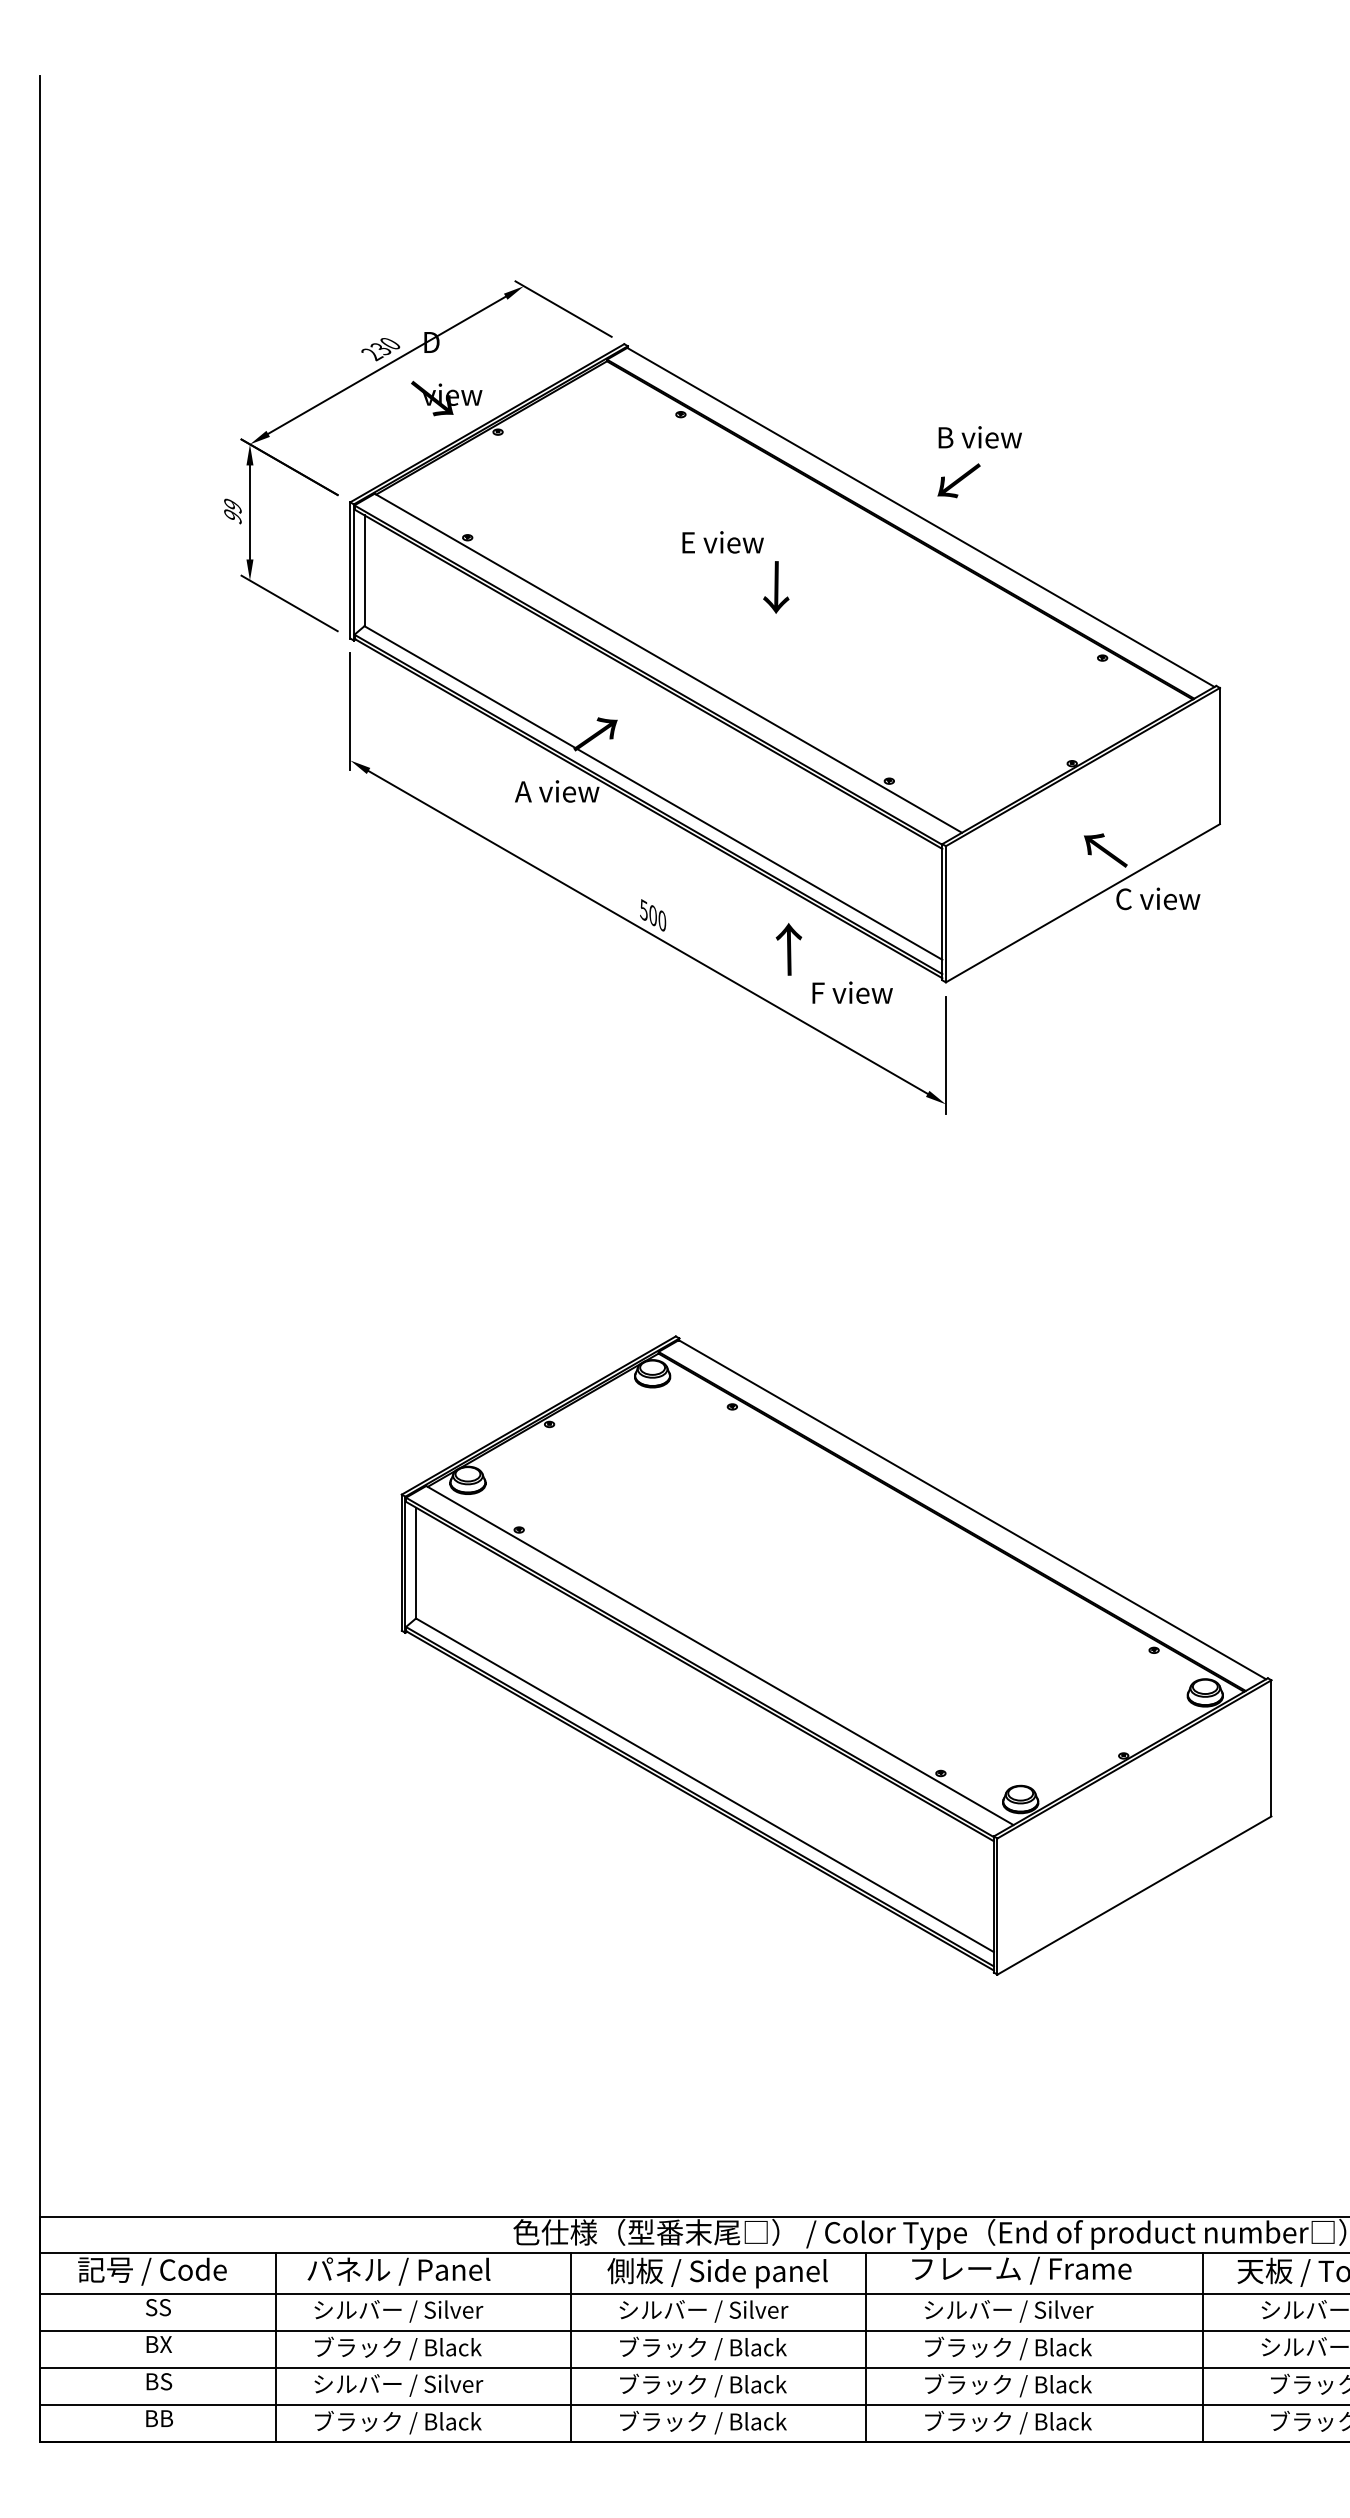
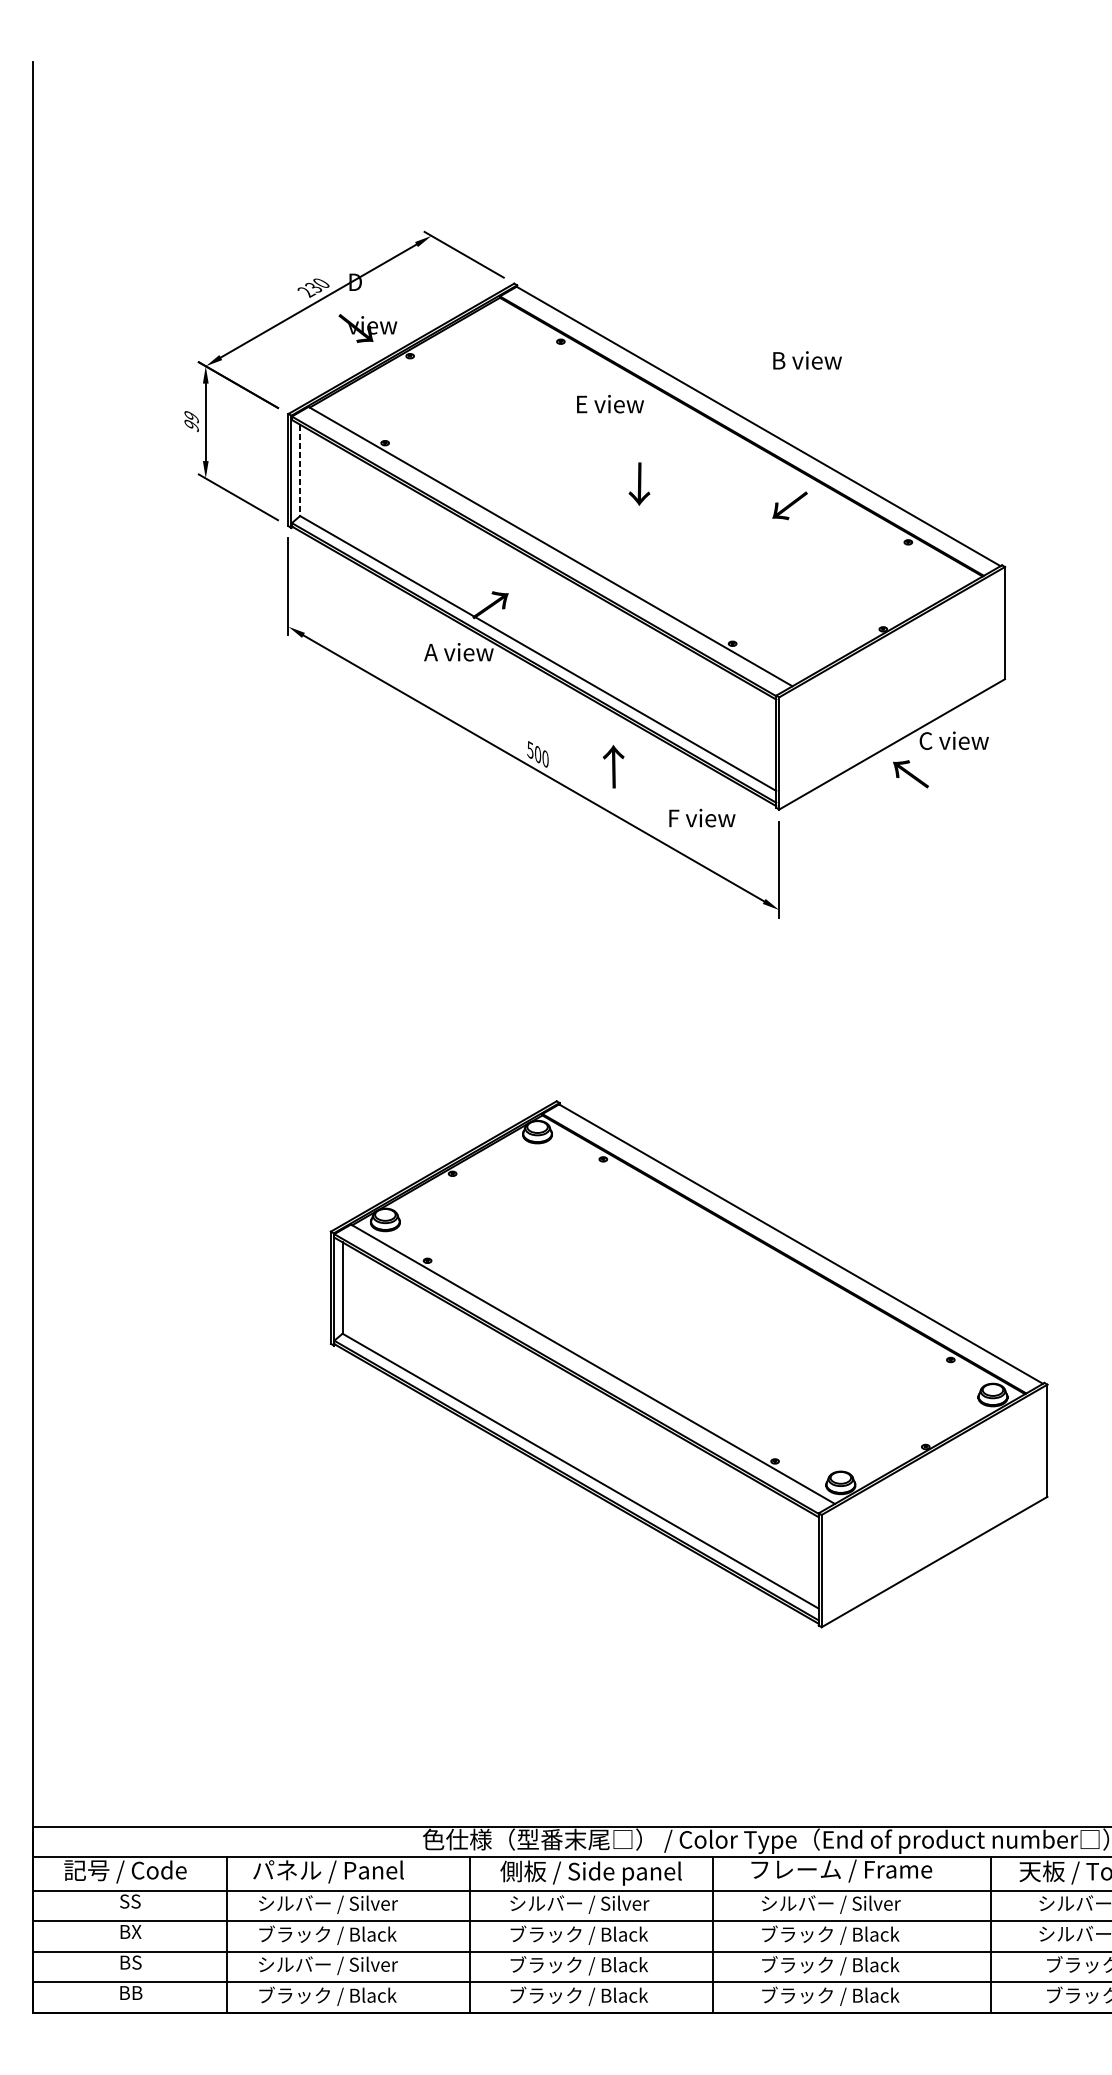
text: (958, 480) -> (789, 505), moved
text: (722, 542) -> (609, 404), moved
line: (364, 571) -> (300, 471), solid -> dashed
text: (1105, 850) -> (910, 774), moved
text: (788, 949) -> (613, 766), moved

